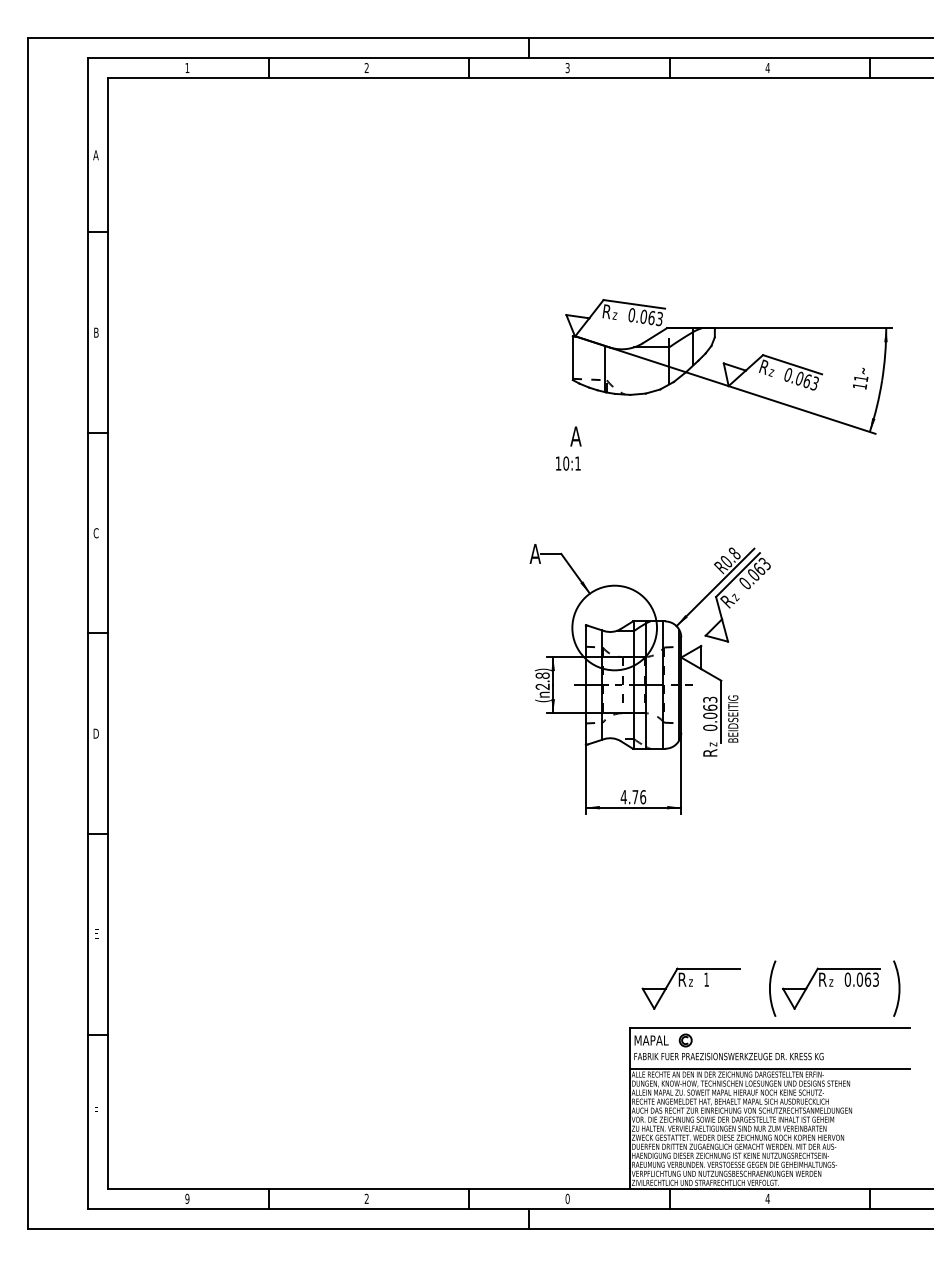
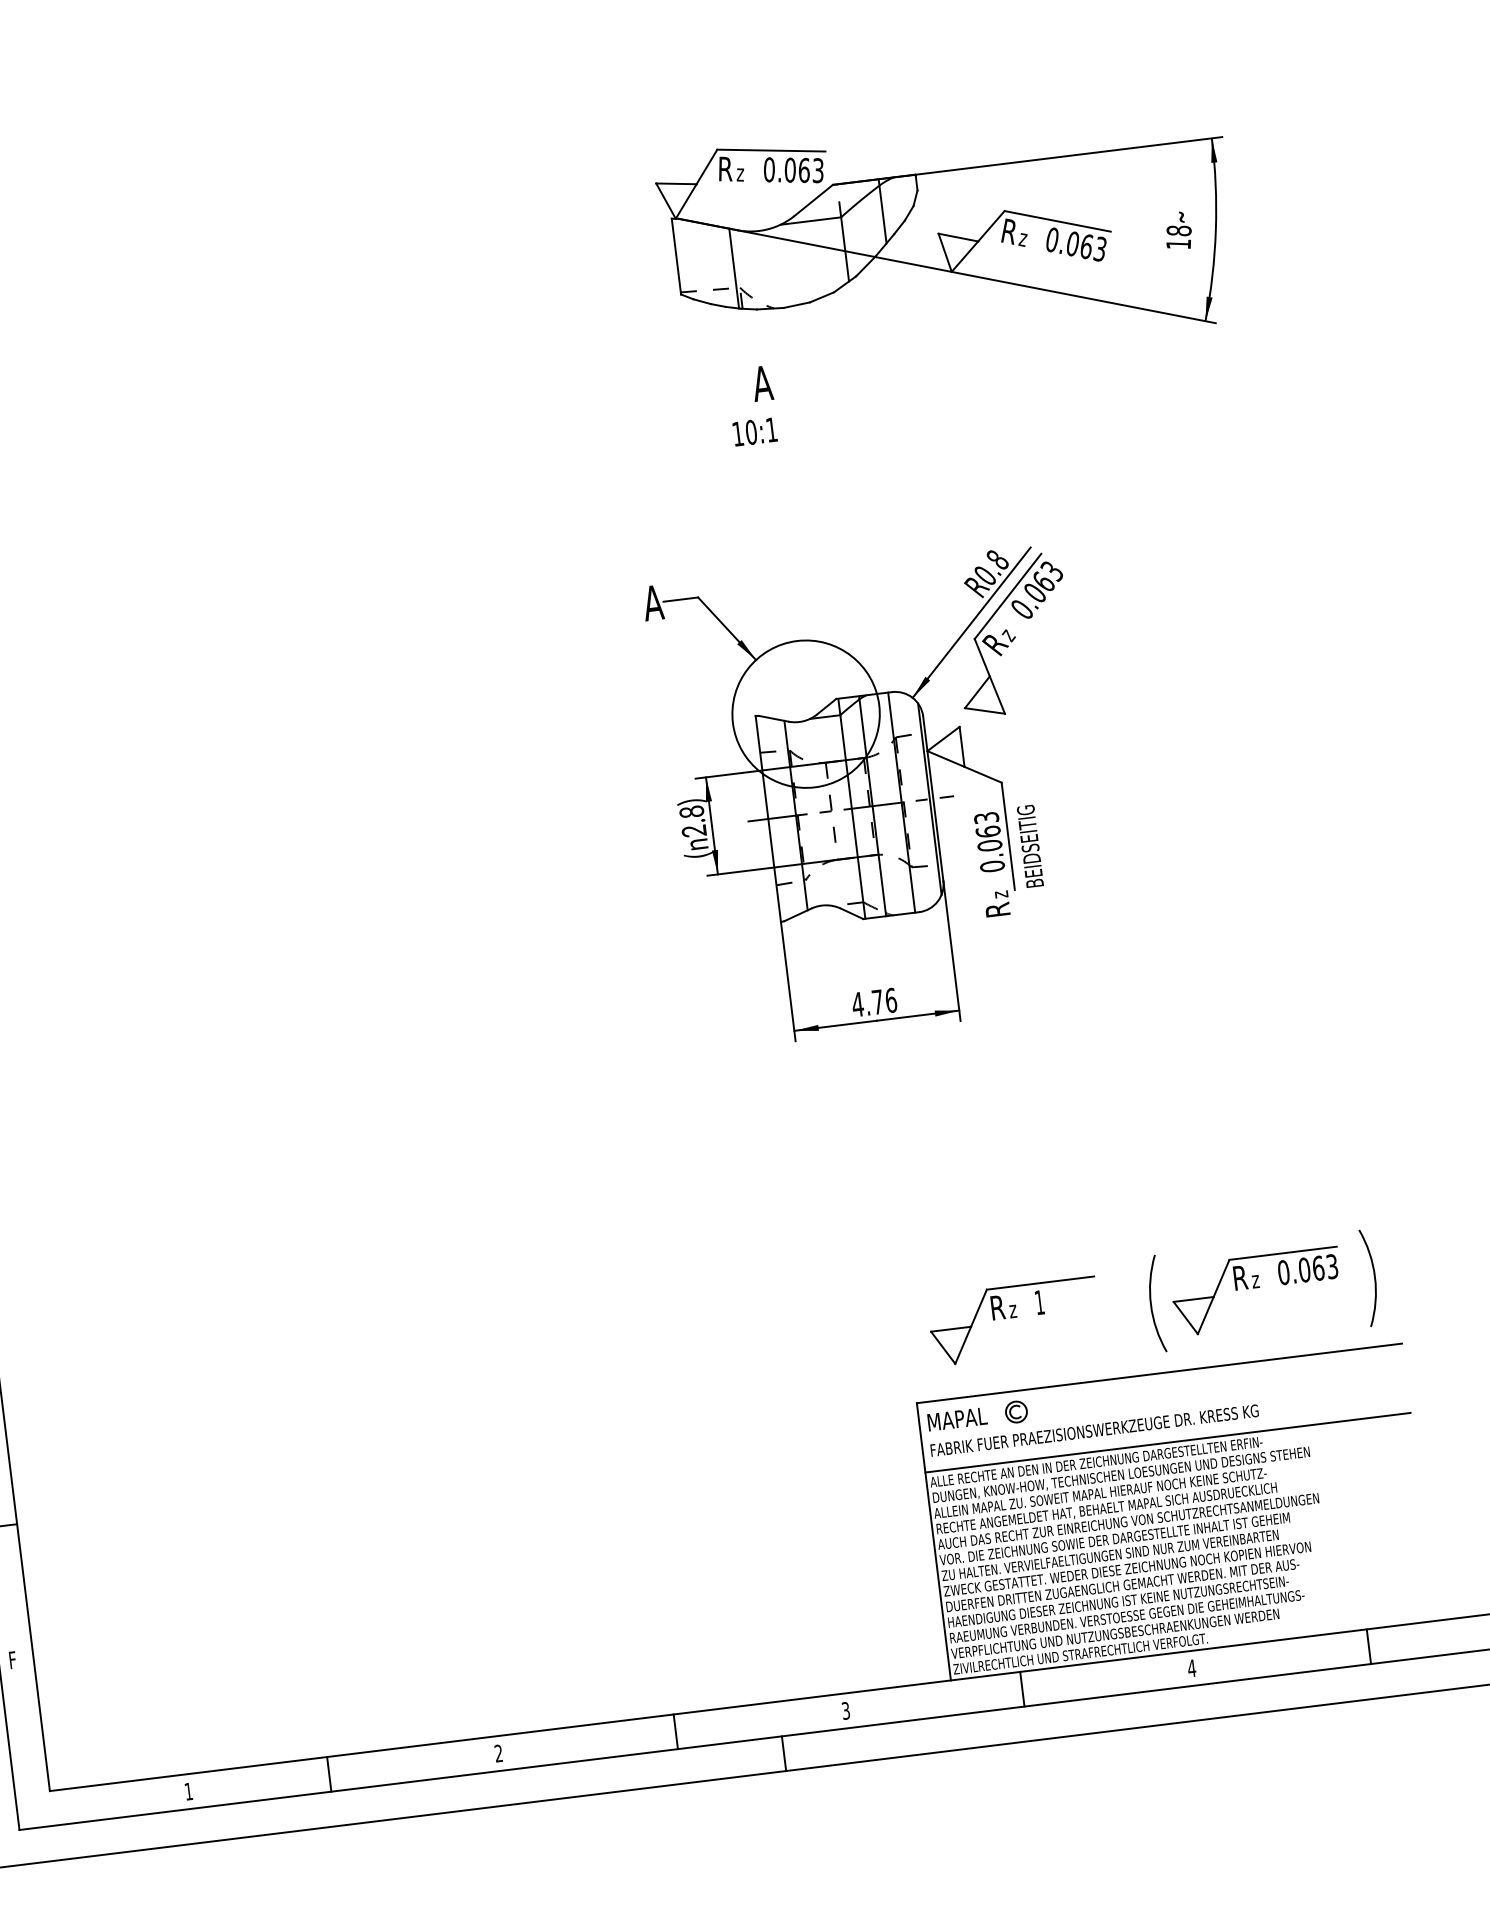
text: (861, 378) -> (1179, 230), 11 -> 18
text: (568, 448) -> (752, 405), moved
text: (187, 1198) -> (188, 1790), 9 -> 1
text: (567, 1198) -> (845, 1710), 0 -> 3

